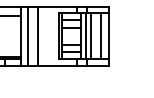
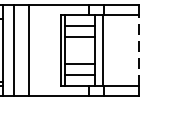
line: (91, 36) -> (111, 50), removed
line: (100, 36) -> (125, 50), removed
line: (109, 36) -> (139, 50), solid -> dashed

